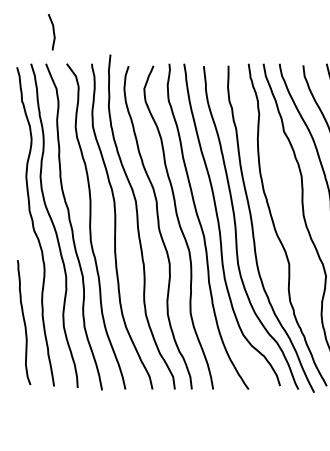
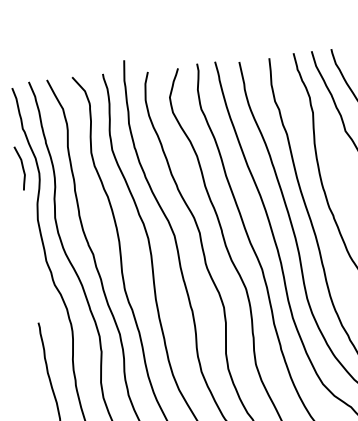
curve: (53, 32) -> (22, 168), moved

